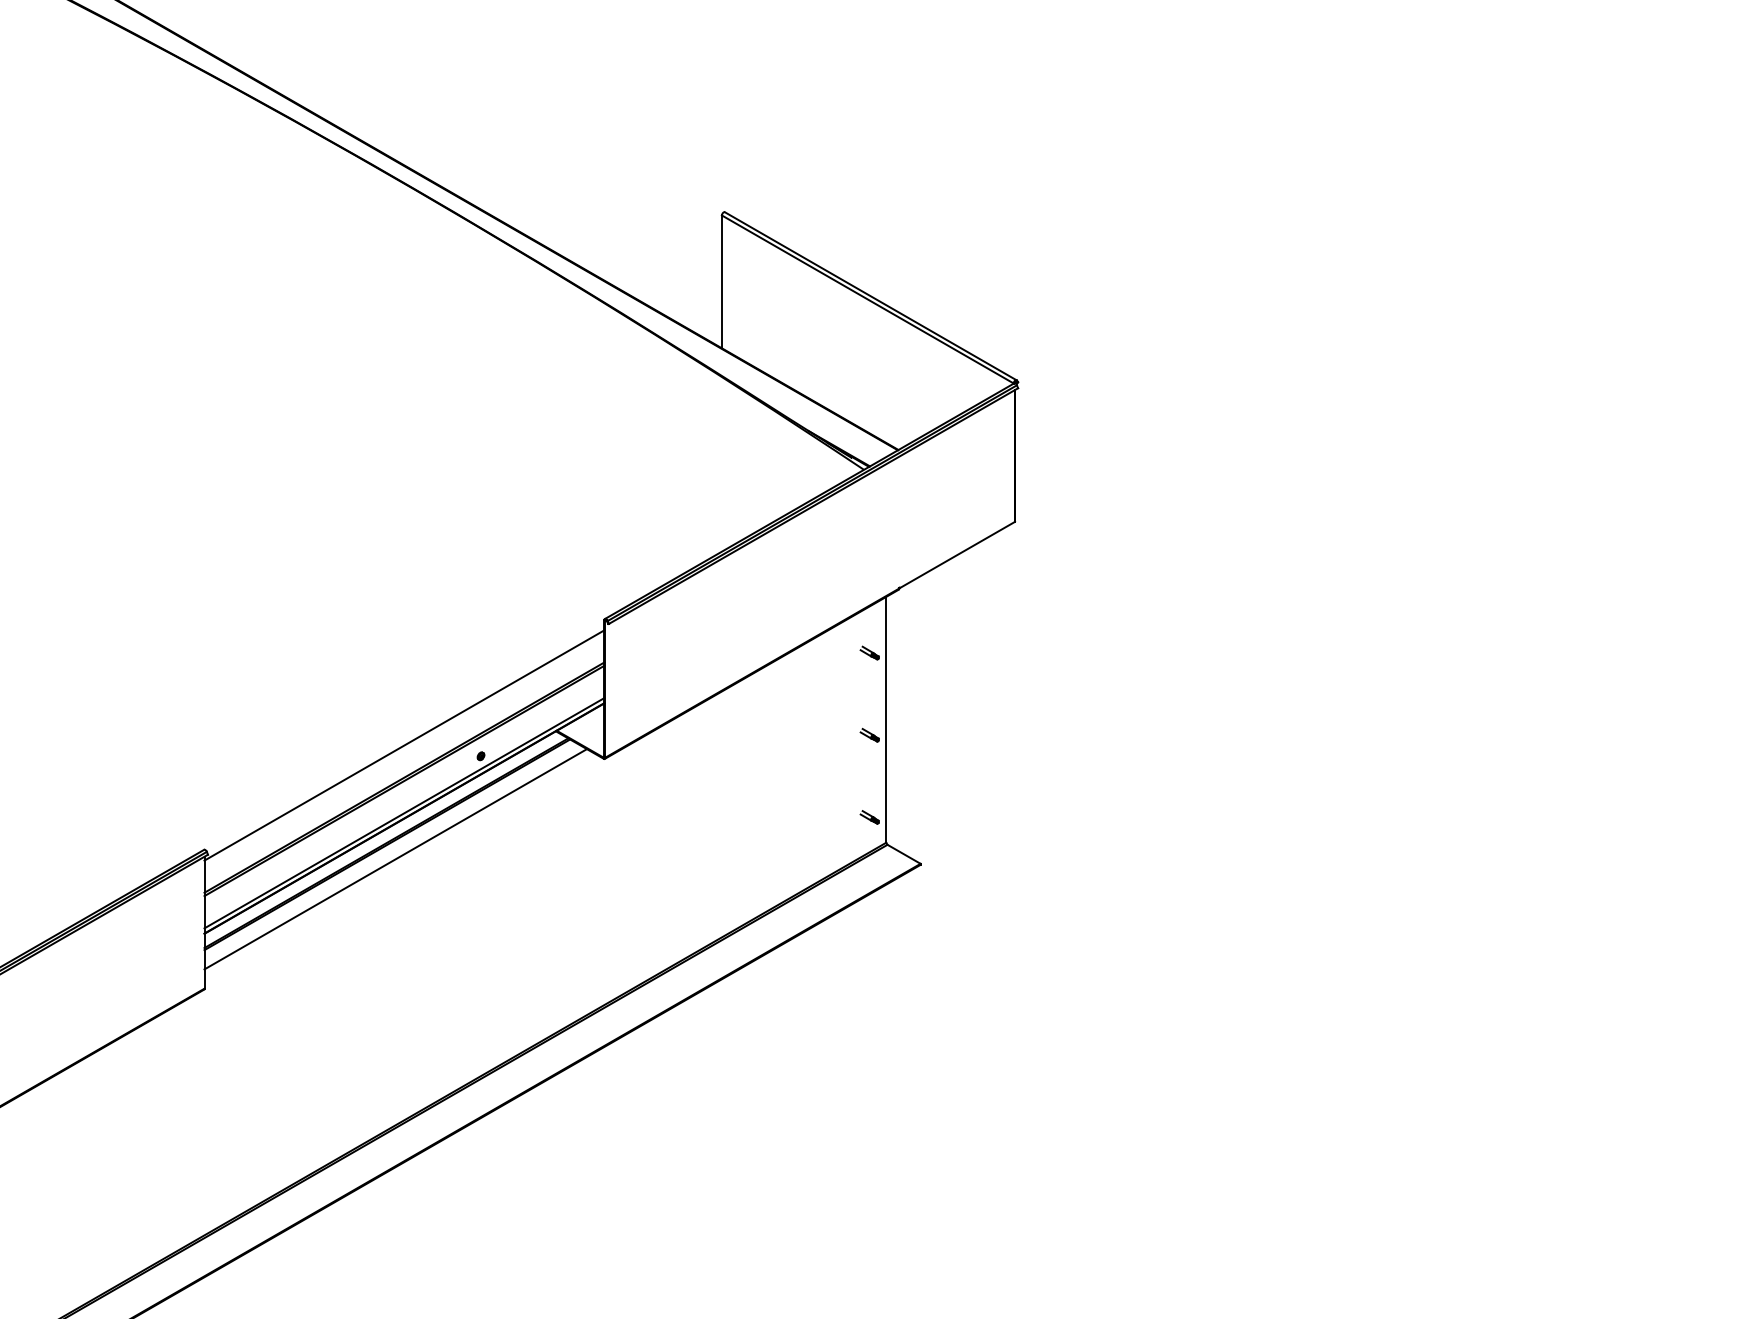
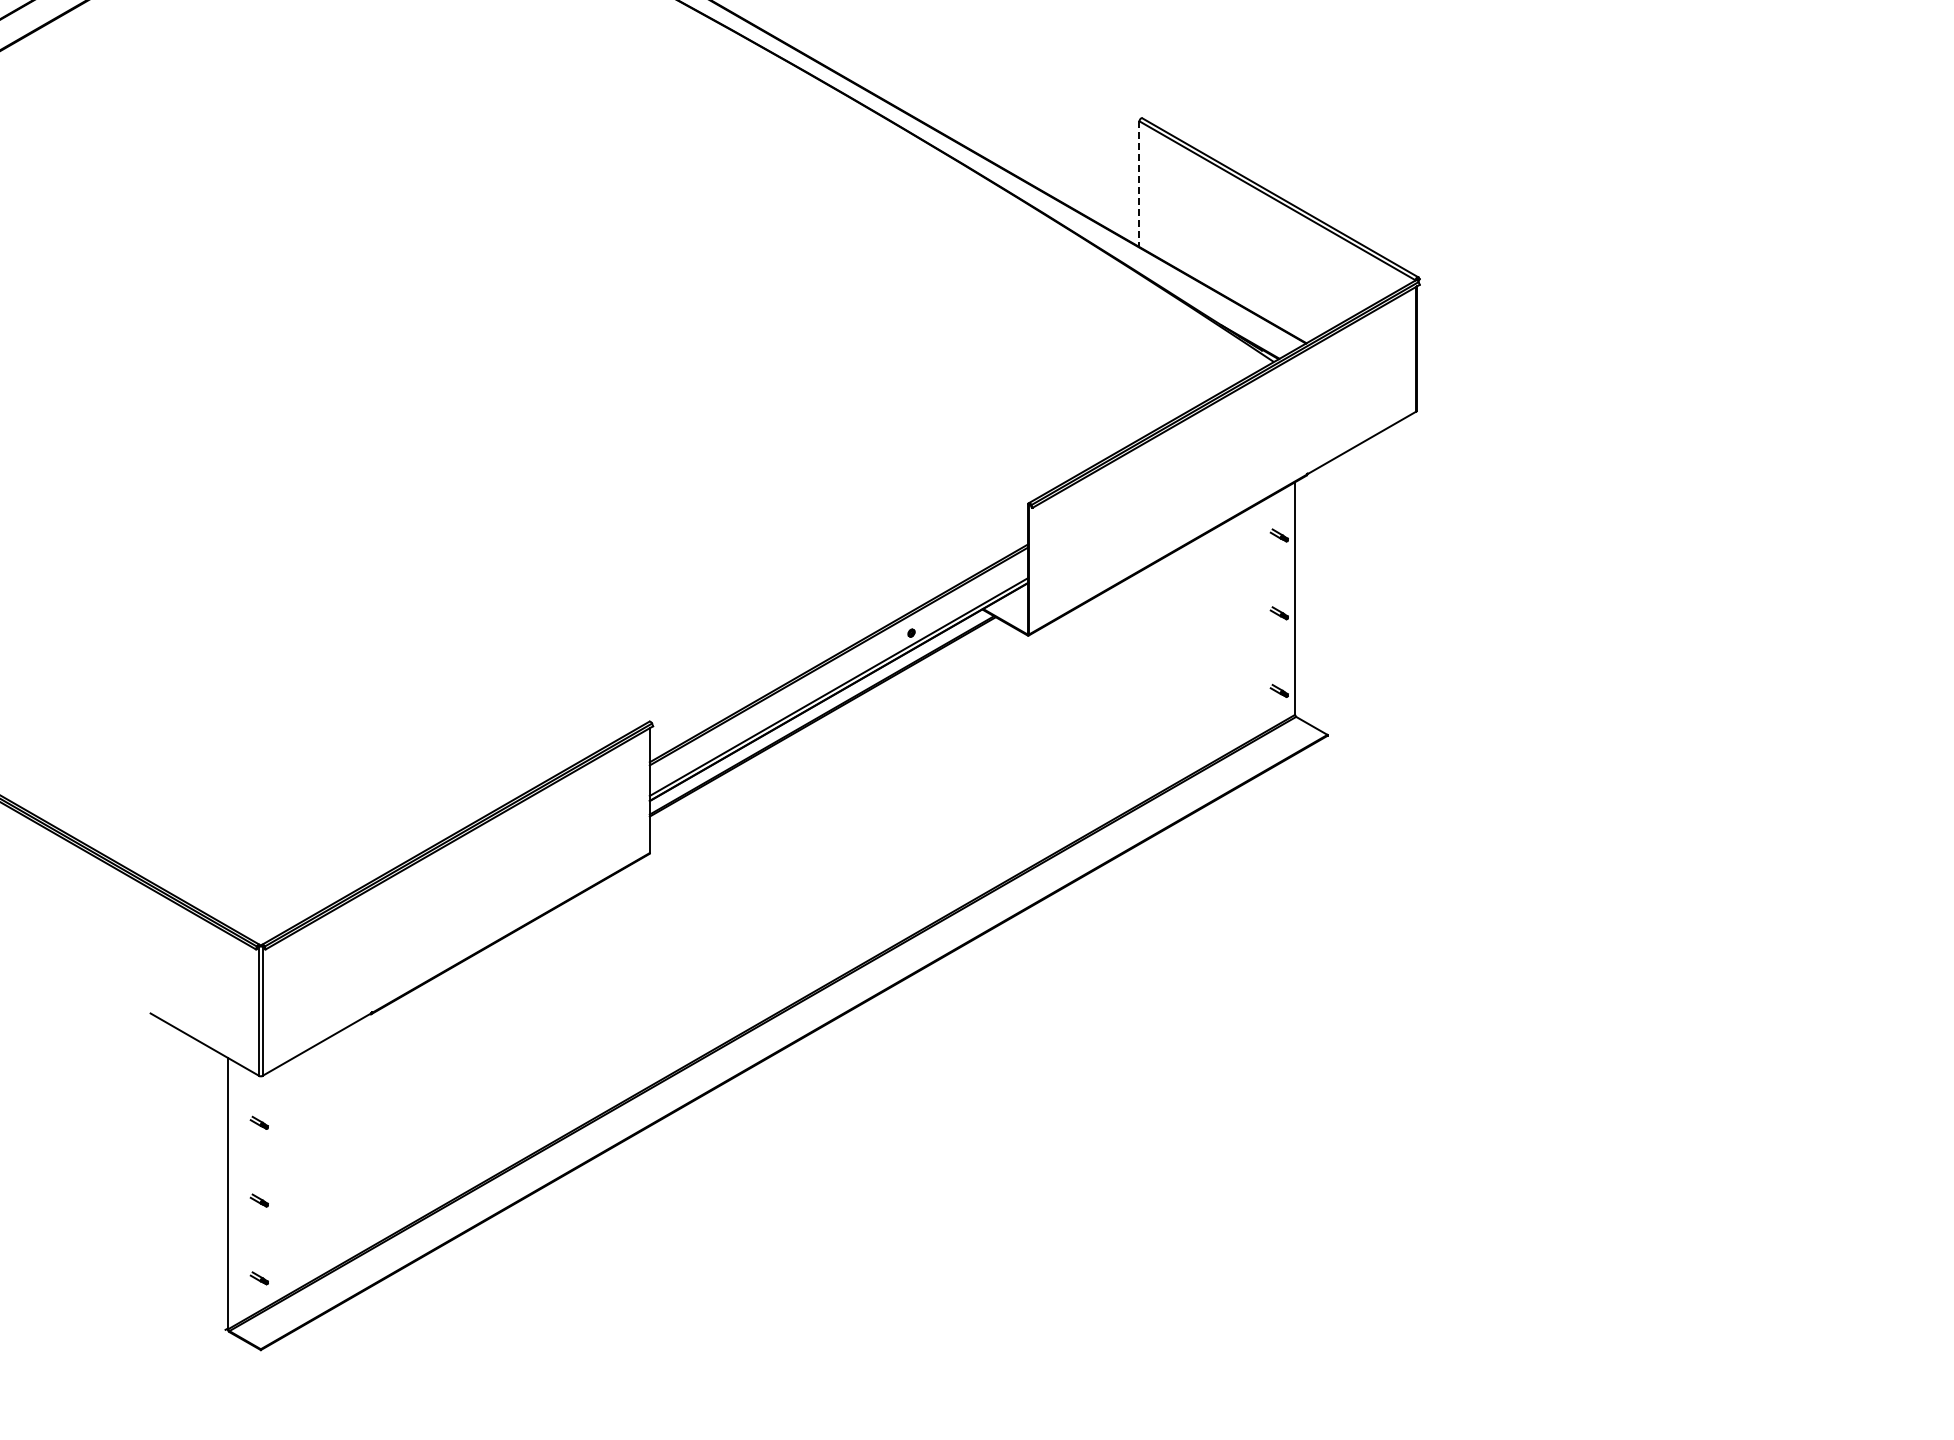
line: (721, 282) -> (1139, 184), solid -> dashed
line: (403, 745) -> (838, 622), removed
line: (395, 859) -> (830, 730), removed

